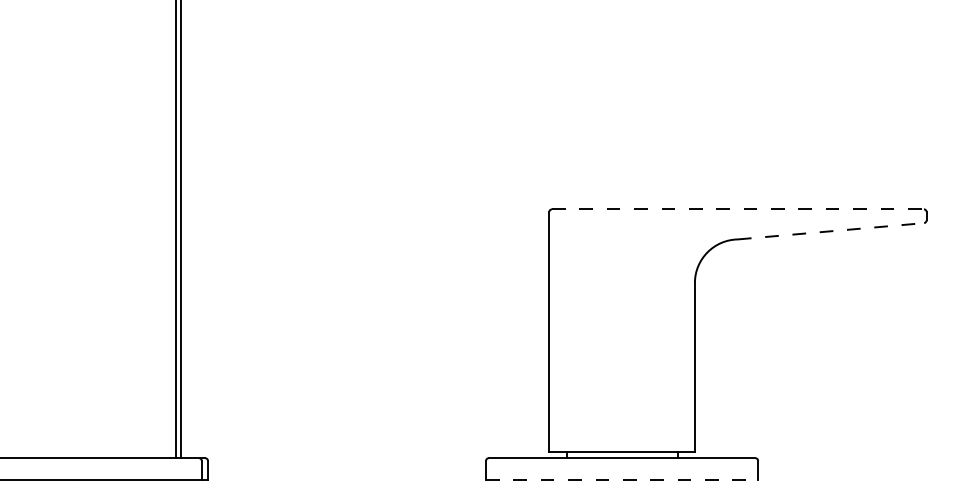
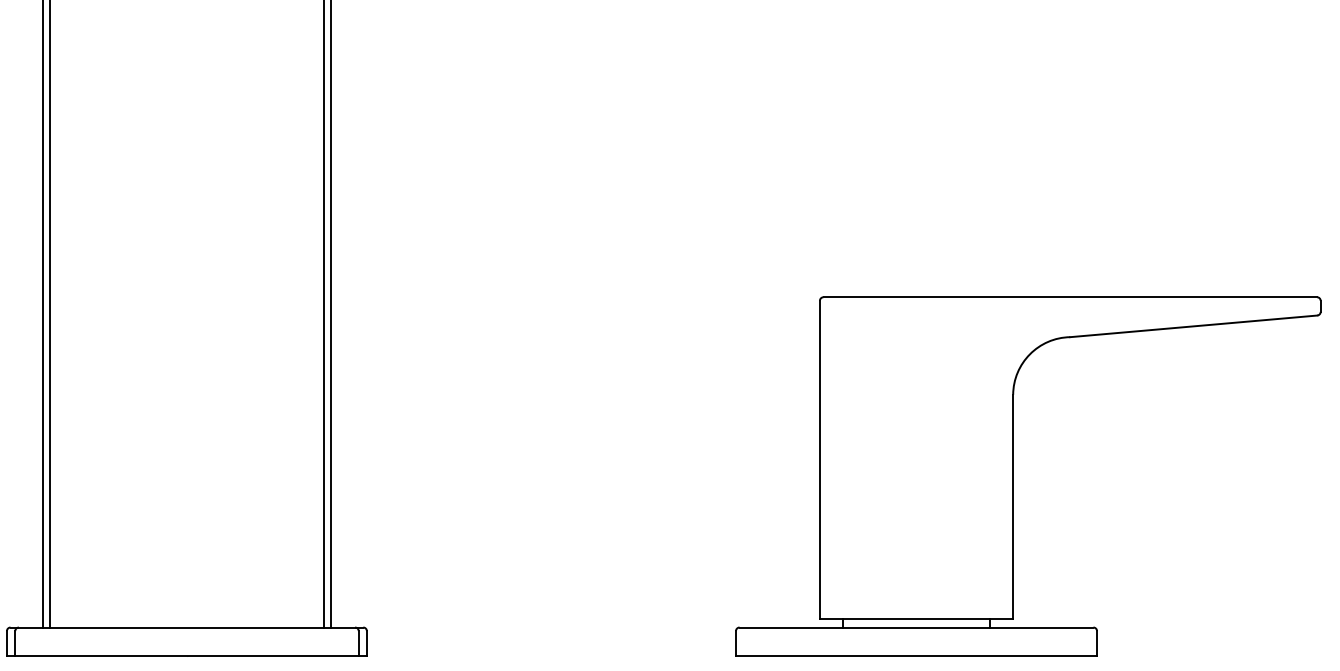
line: (738, 209) -> (1070, 297), dashed -> solid
line: (831, 231) -> (1194, 326), dashed -> solid
line: (622, 480) -> (916, 656), dashed -> solid

